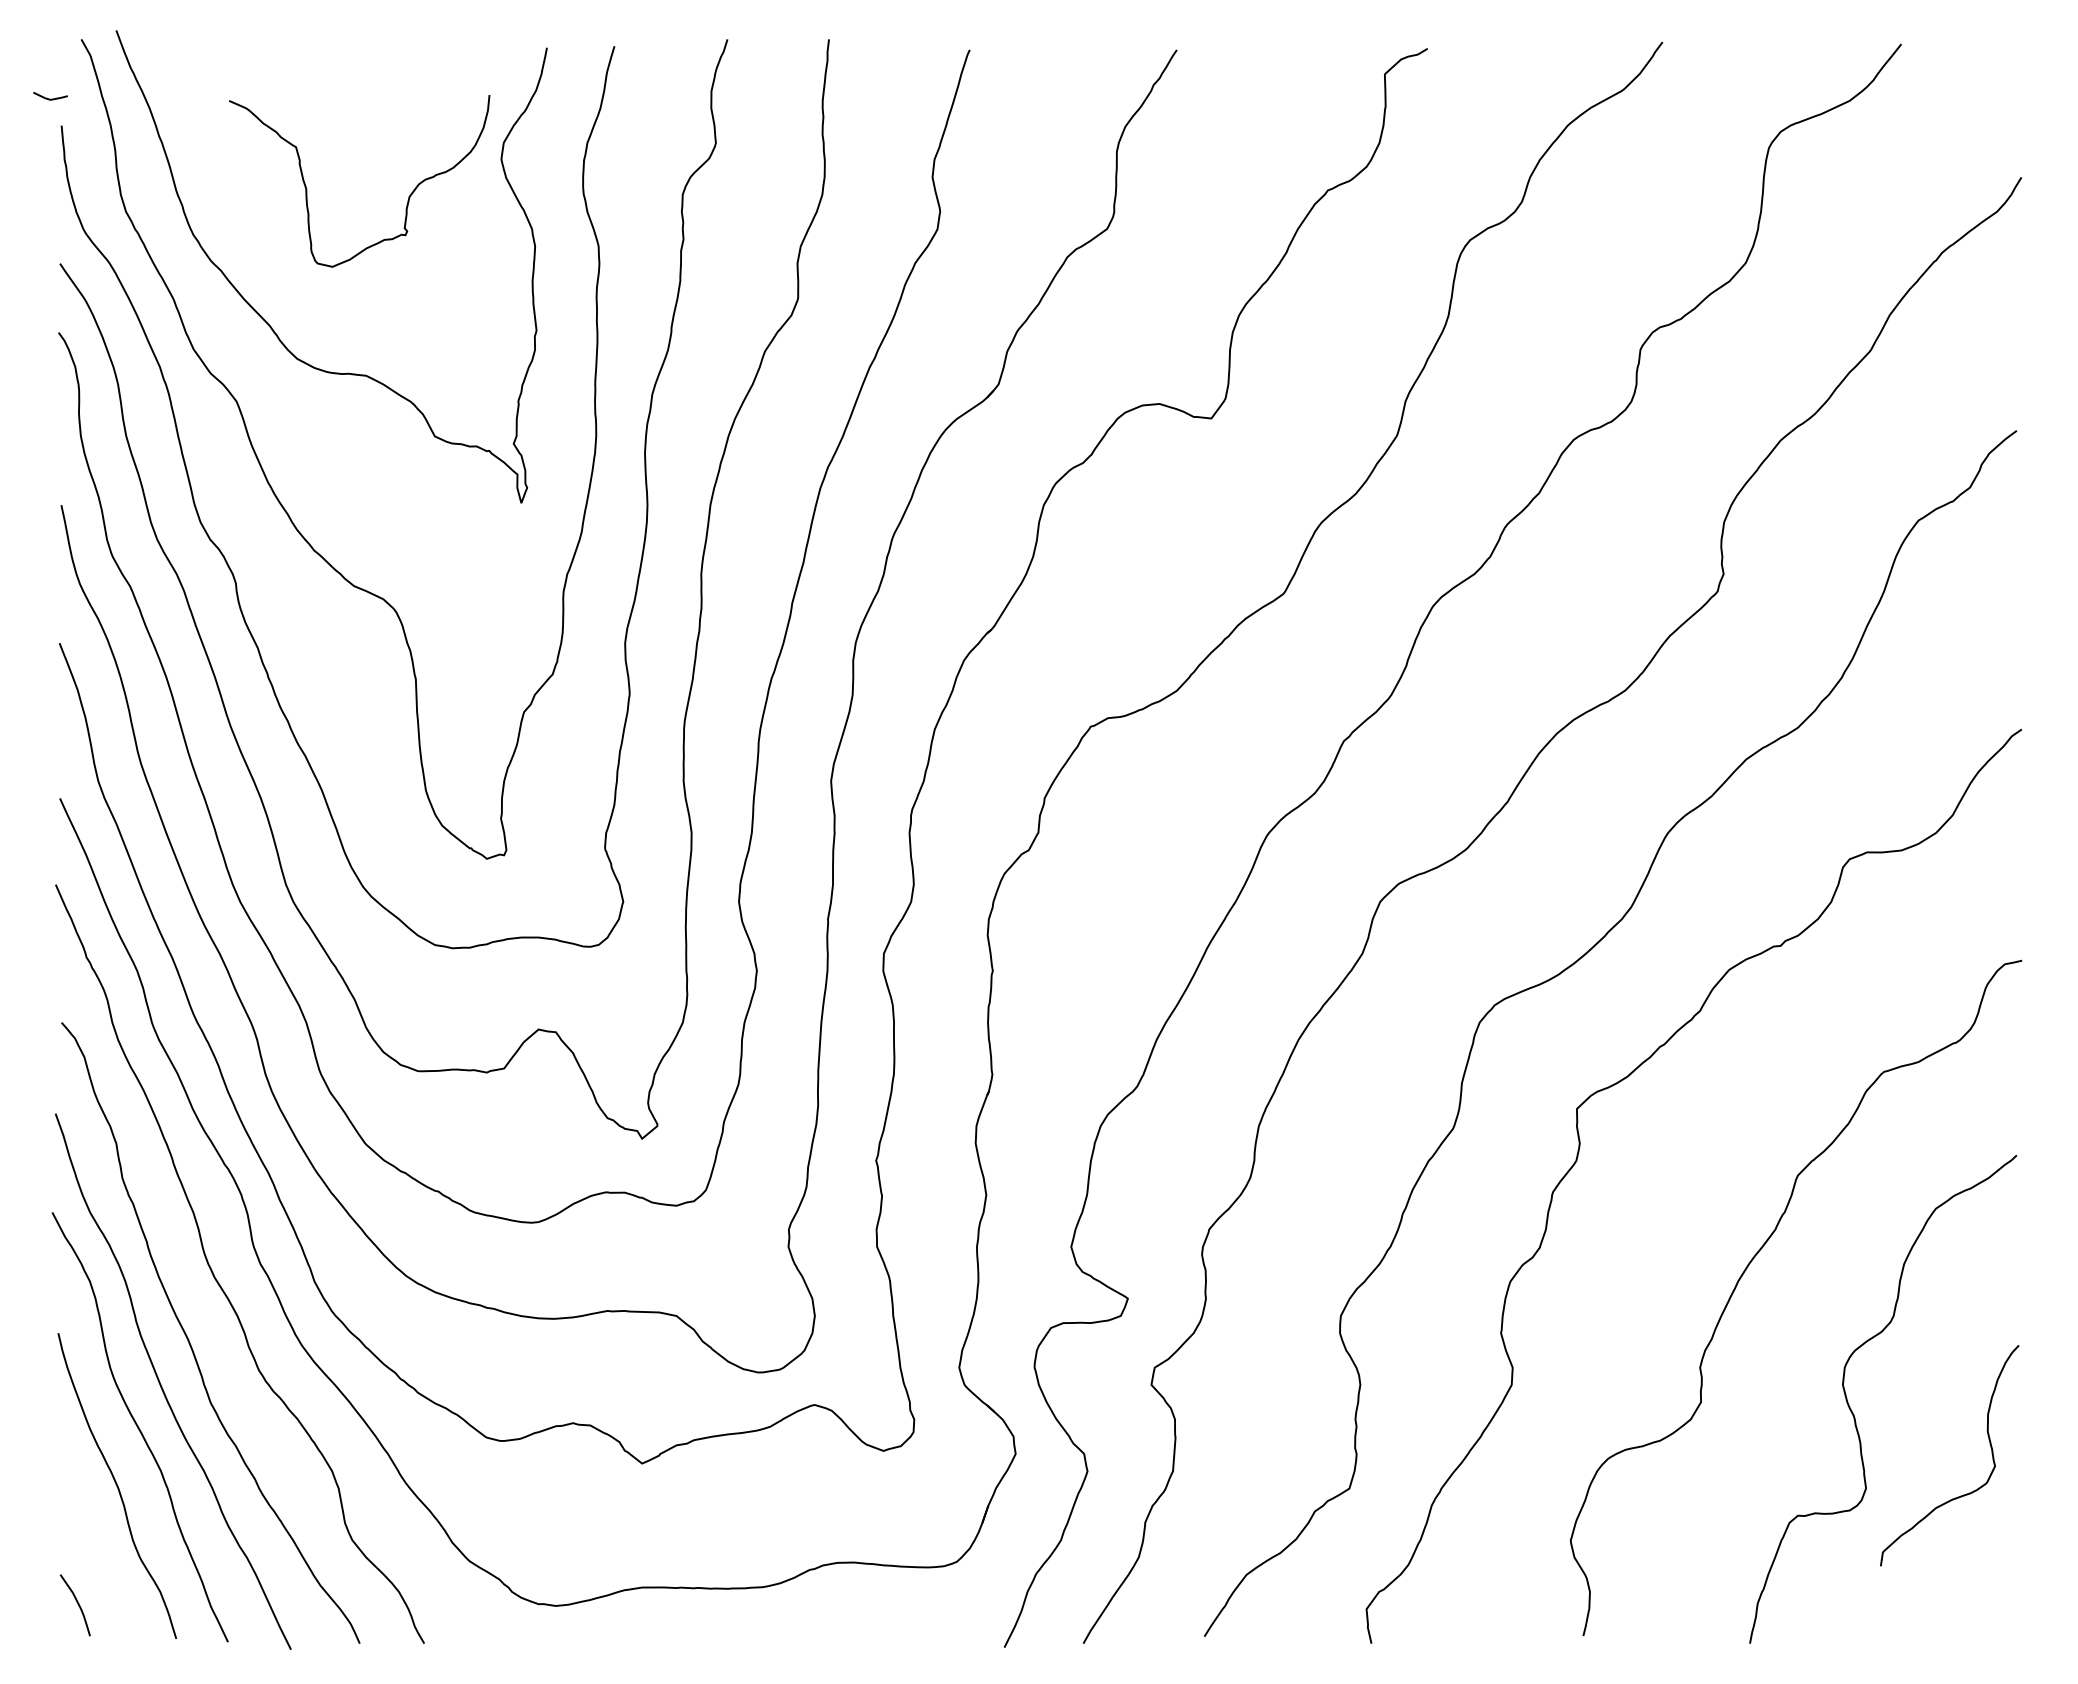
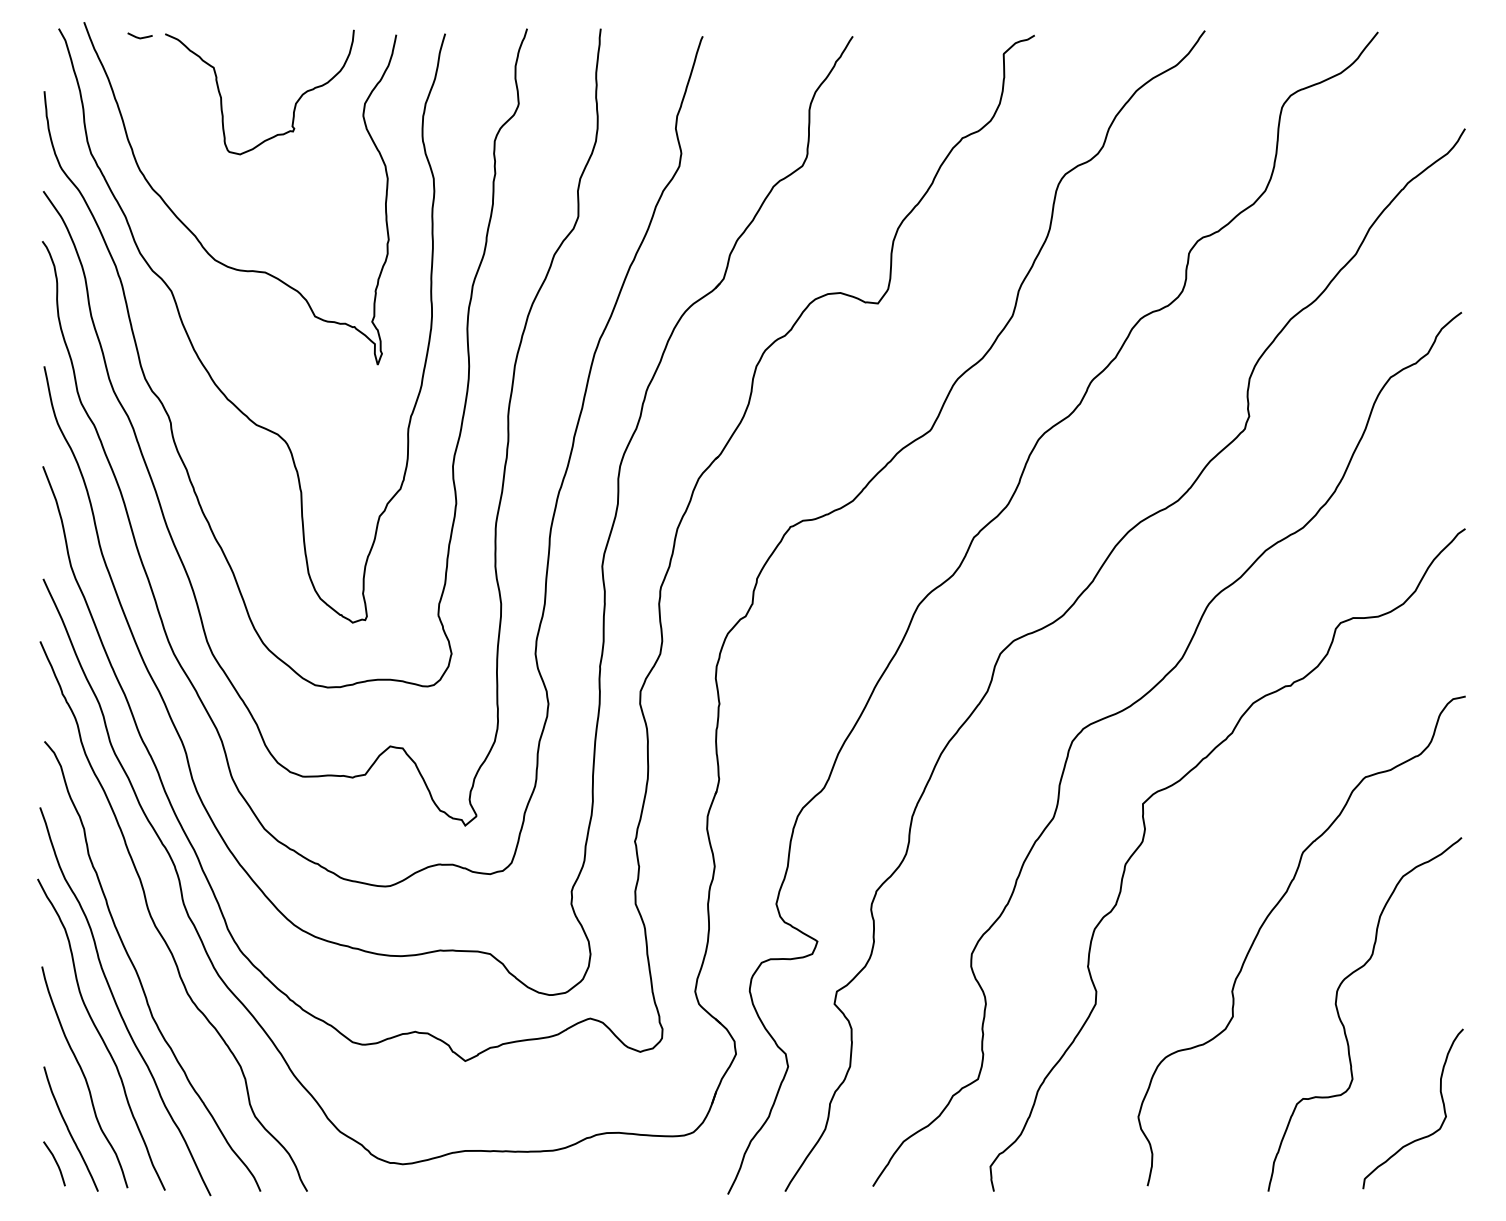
line: (50, 98) -> (140, 37), moved
curve: (408, 196) -> (295, 103), moved
curve: (1963, 1494) -> (1423, 1137), moved
curve: (96, 1559) -> (69, 1130), added

